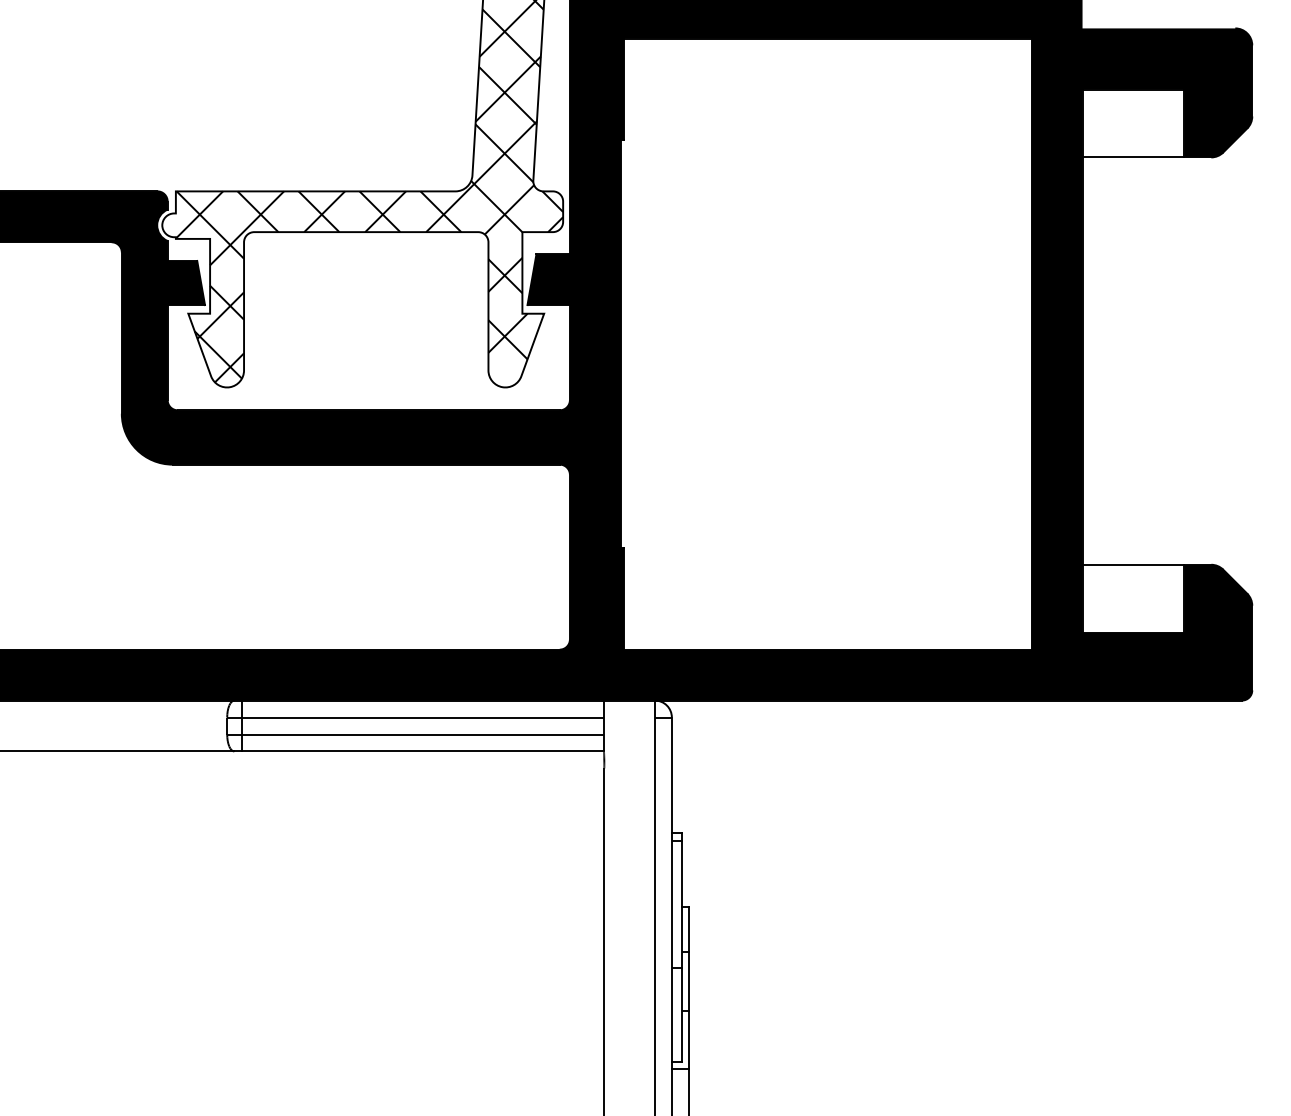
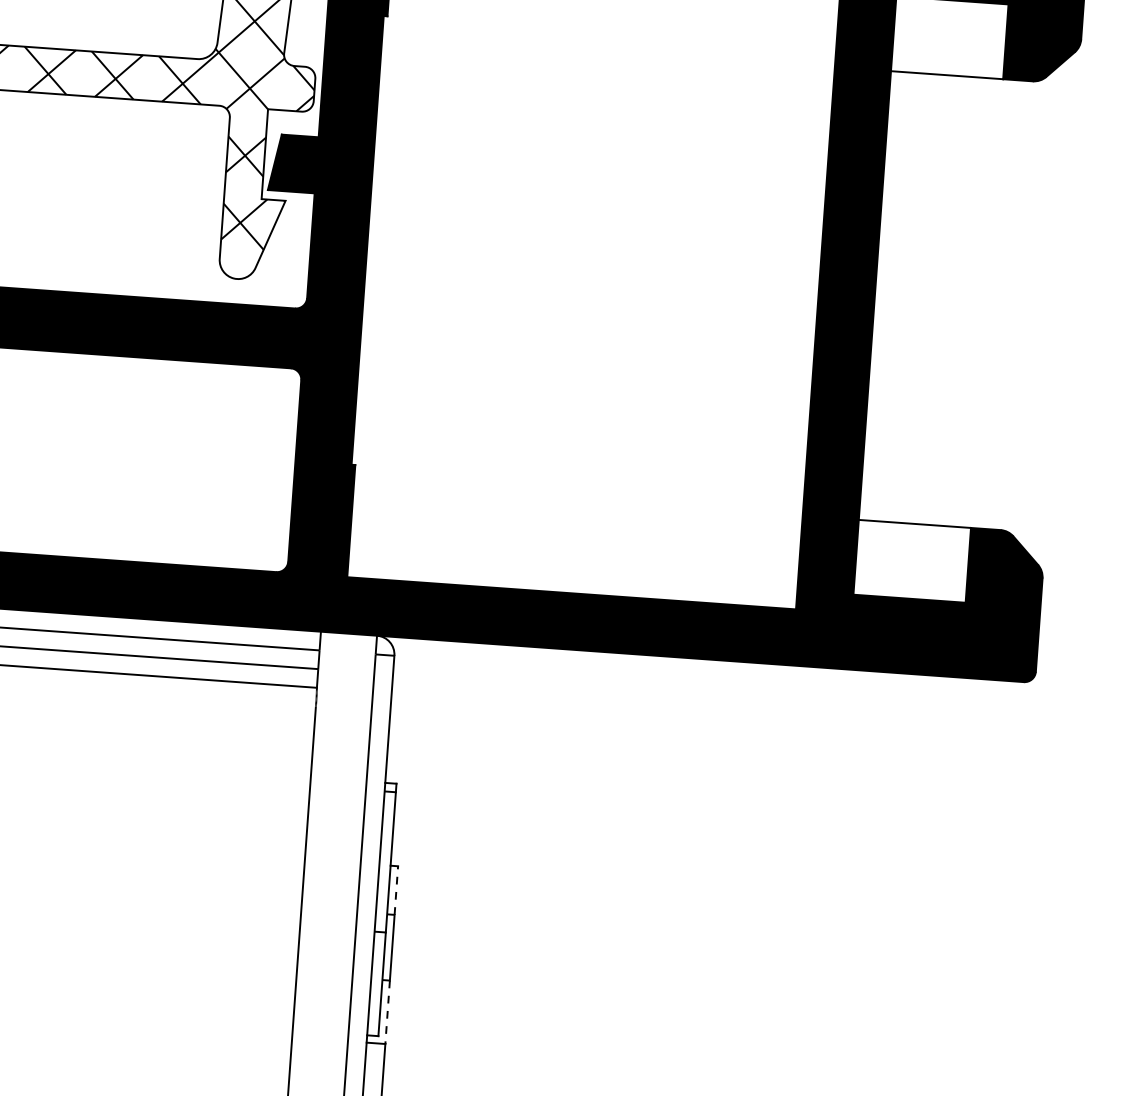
line: (688, 928) -> (396, 889), solid -> dashed
line: (688, 1039) -> (387, 1011), solid -> dashed

